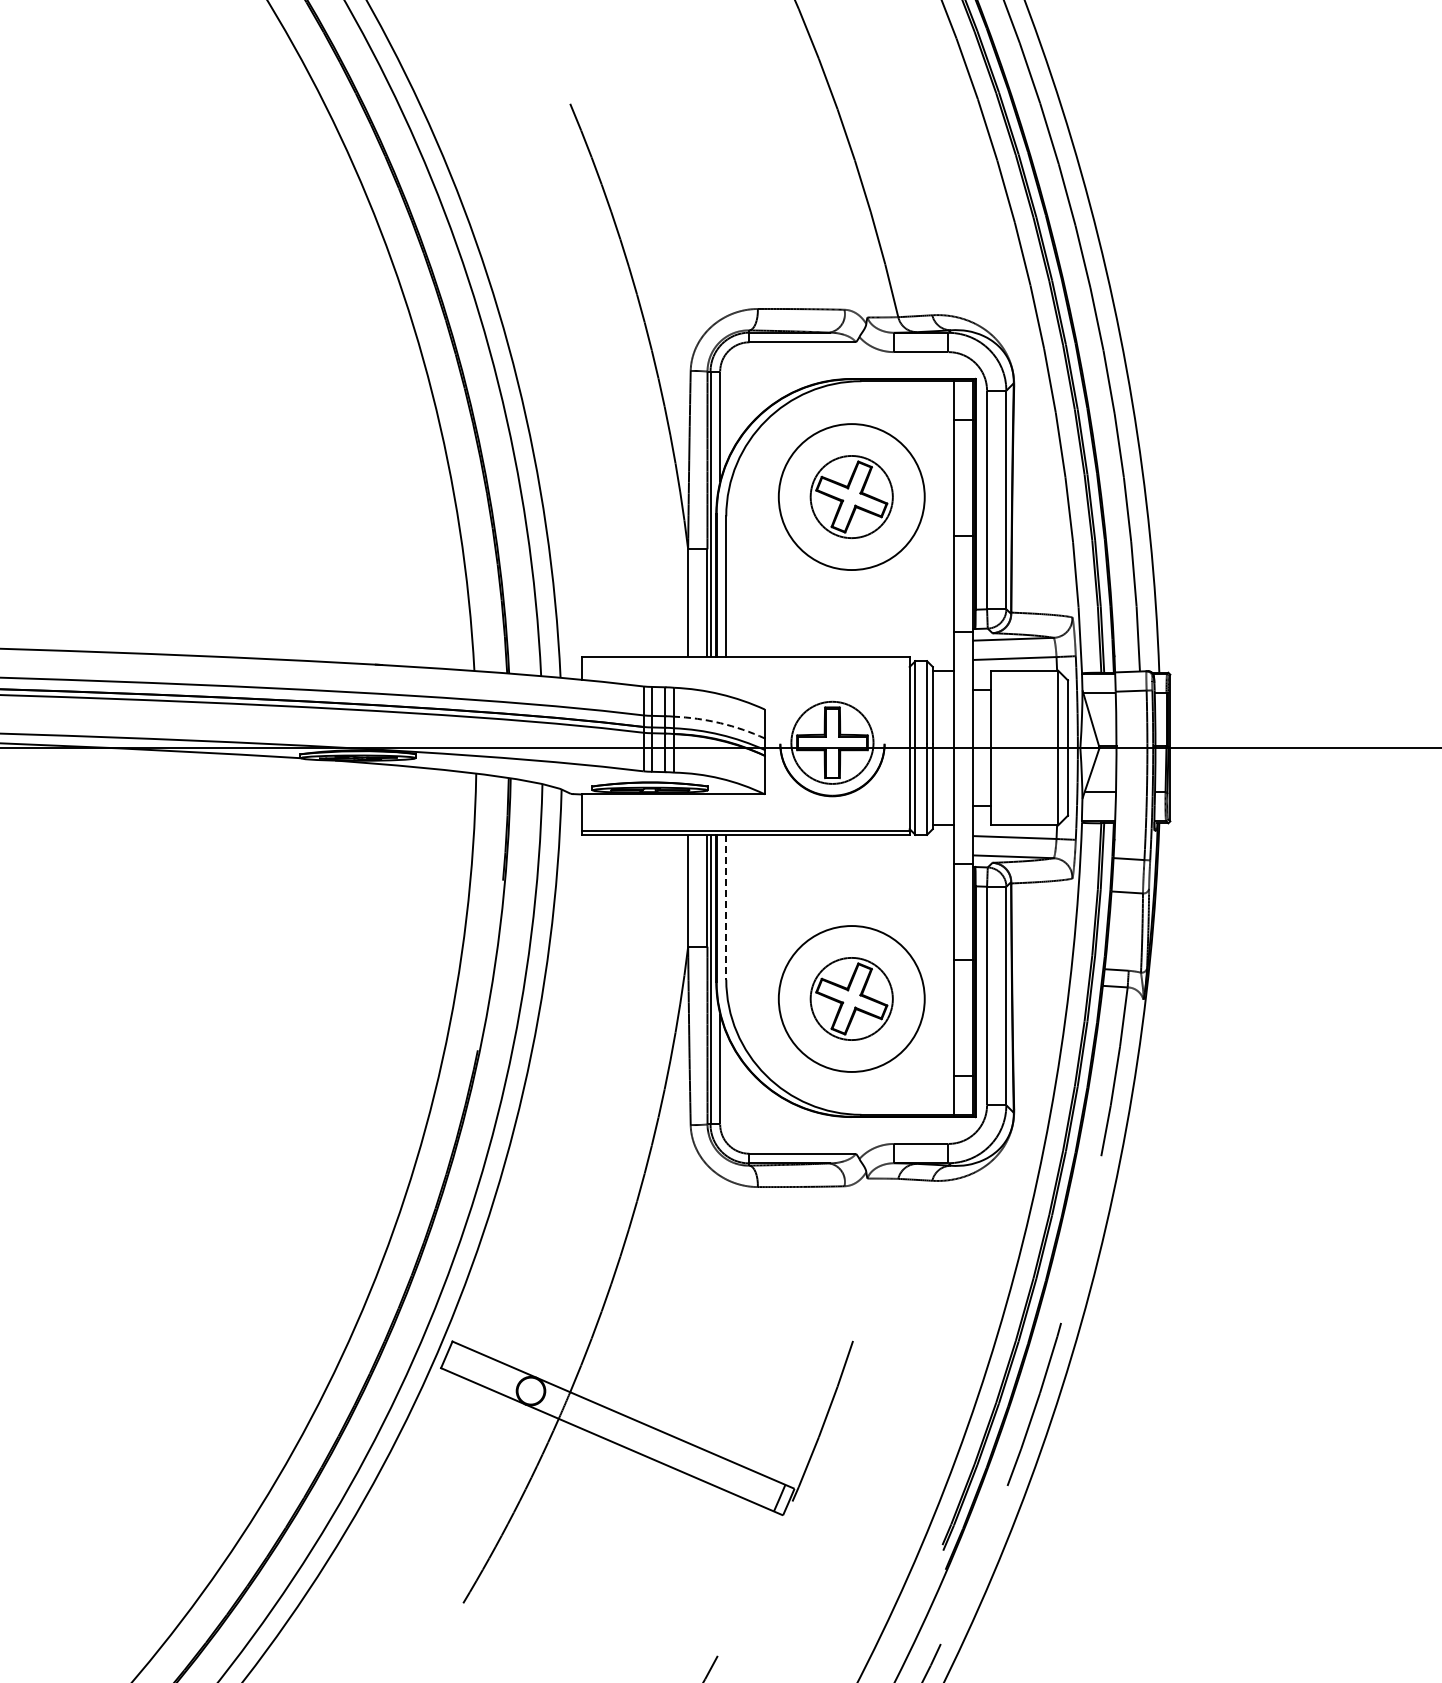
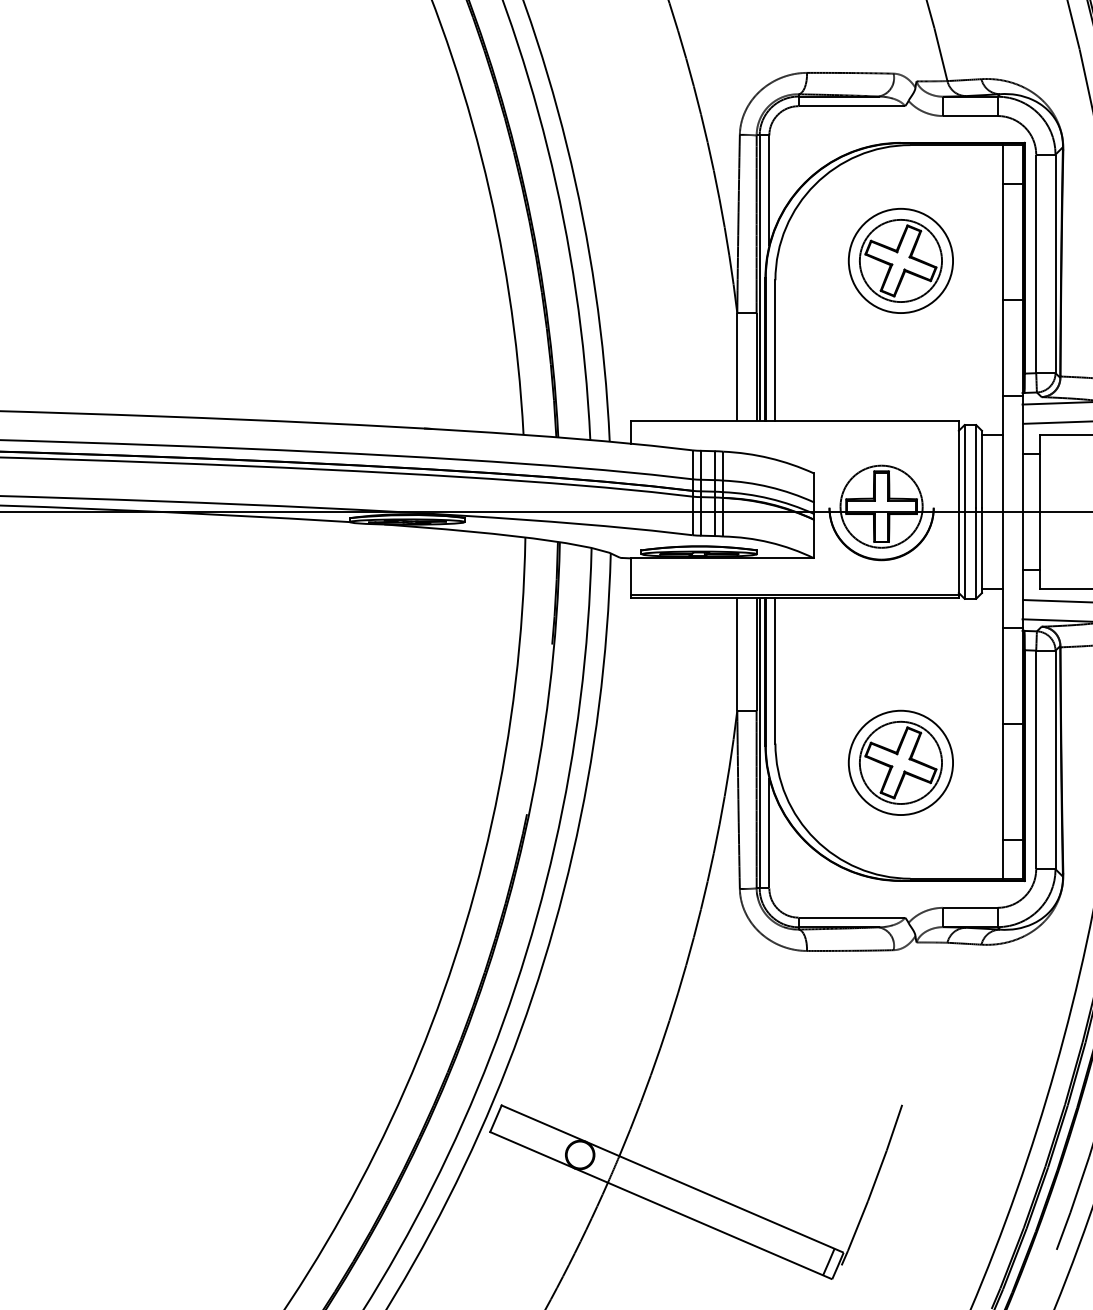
circle: (851, 496) -> (900, 260), size x0.71
arc: (720, 723) -> (769, 487), dashed -> solid
line: (726, 907) -> (775, 671), dashed -> solid
circle: (851, 998) -> (900, 762), size x0.71

